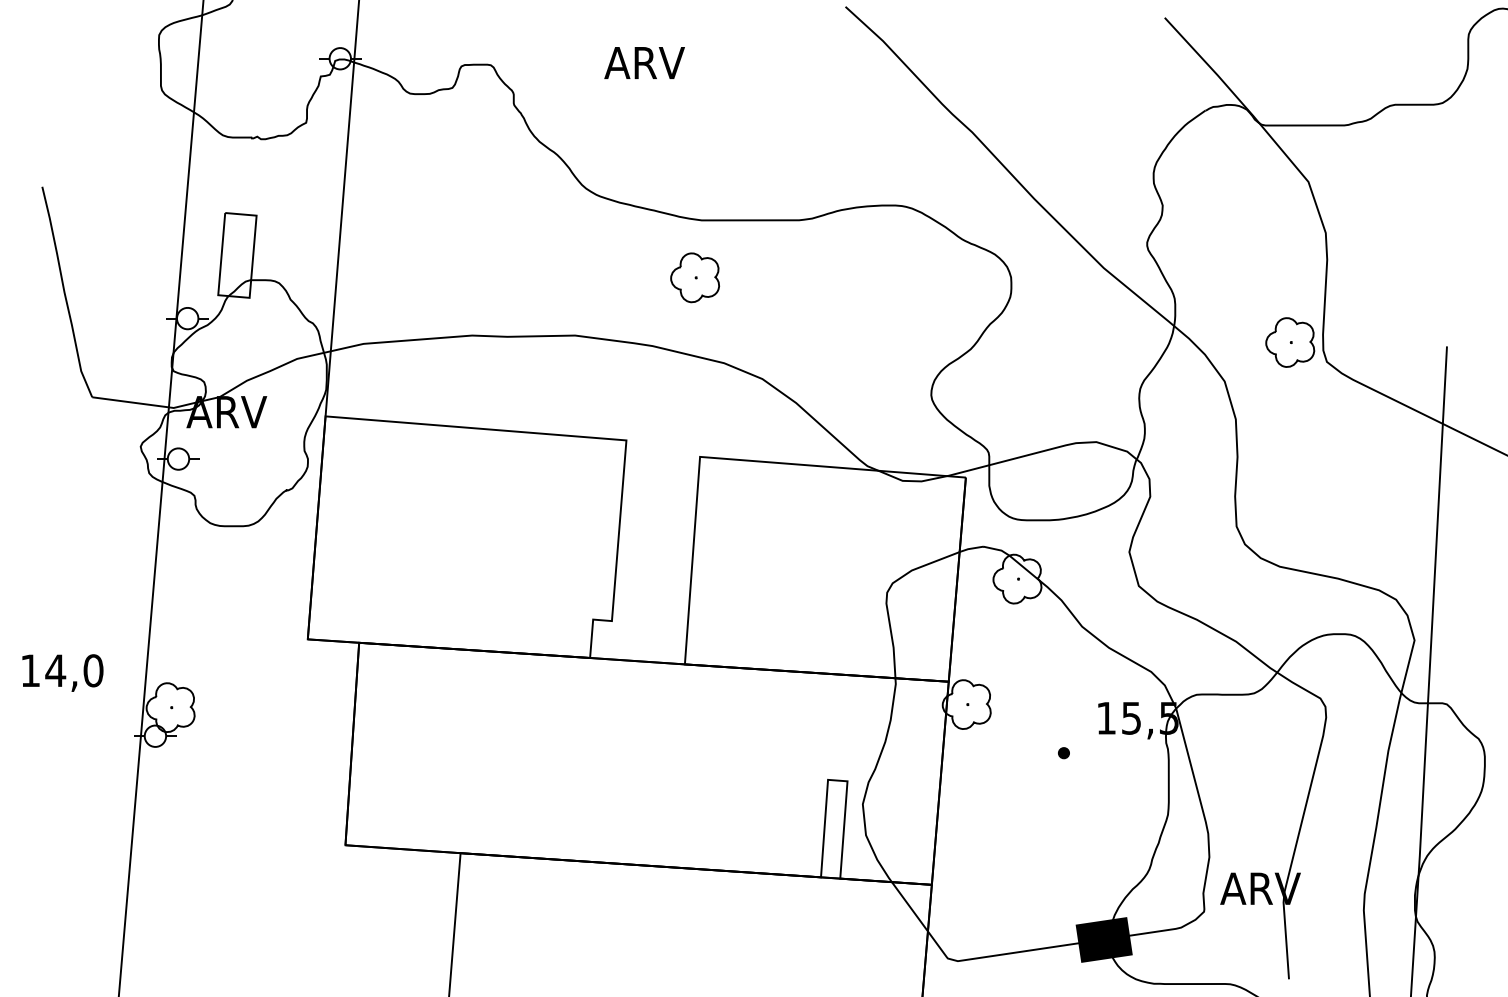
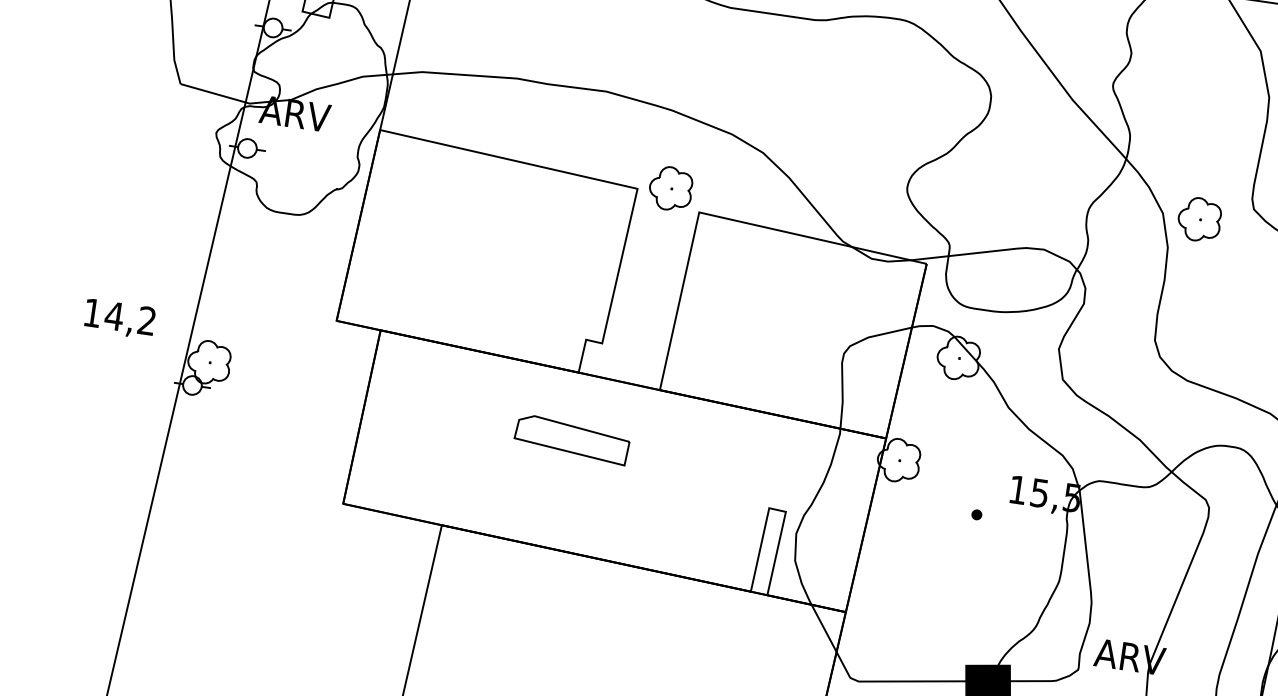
part: (694, 277) -> (670, 188), moved
part: (1290, 342) -> (1199, 219), moved
text: (93, 670) -> (147, 320), 14,0 -> 14,2
part: (593, 734) -> (571, 439), added

